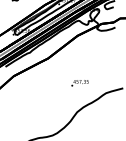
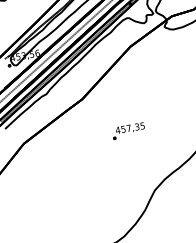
text: (79, 83) -> (127, 131), moved

